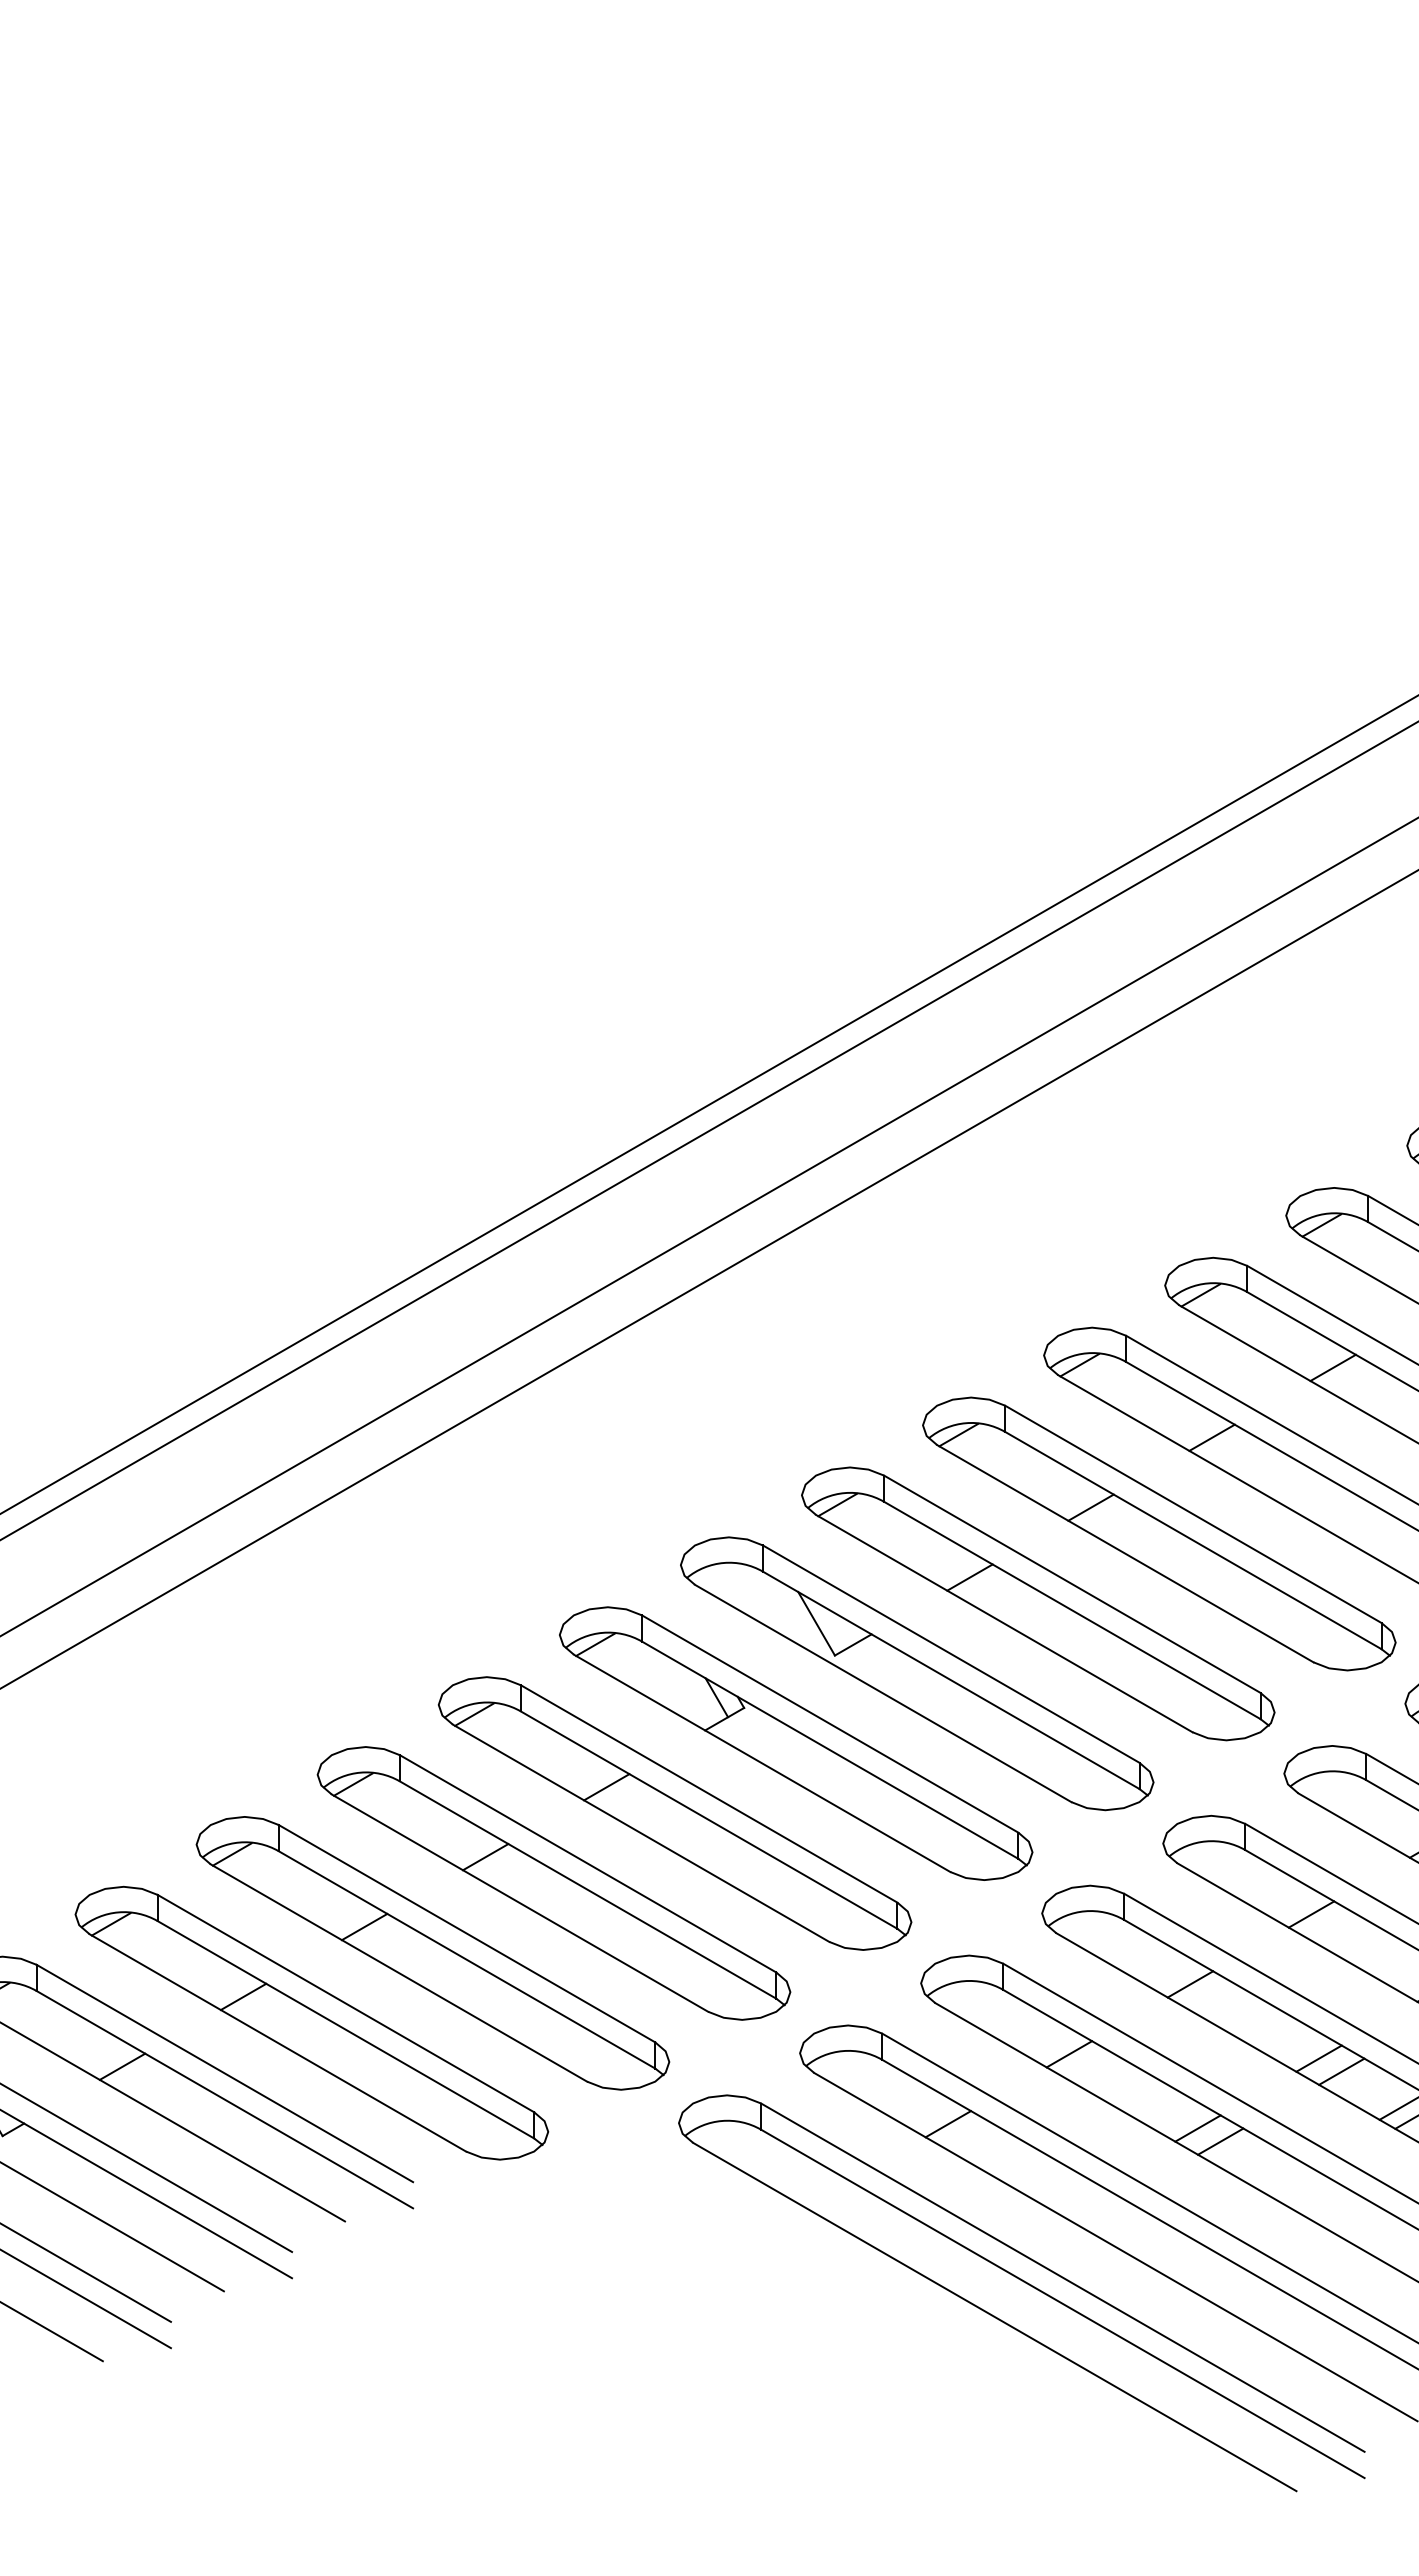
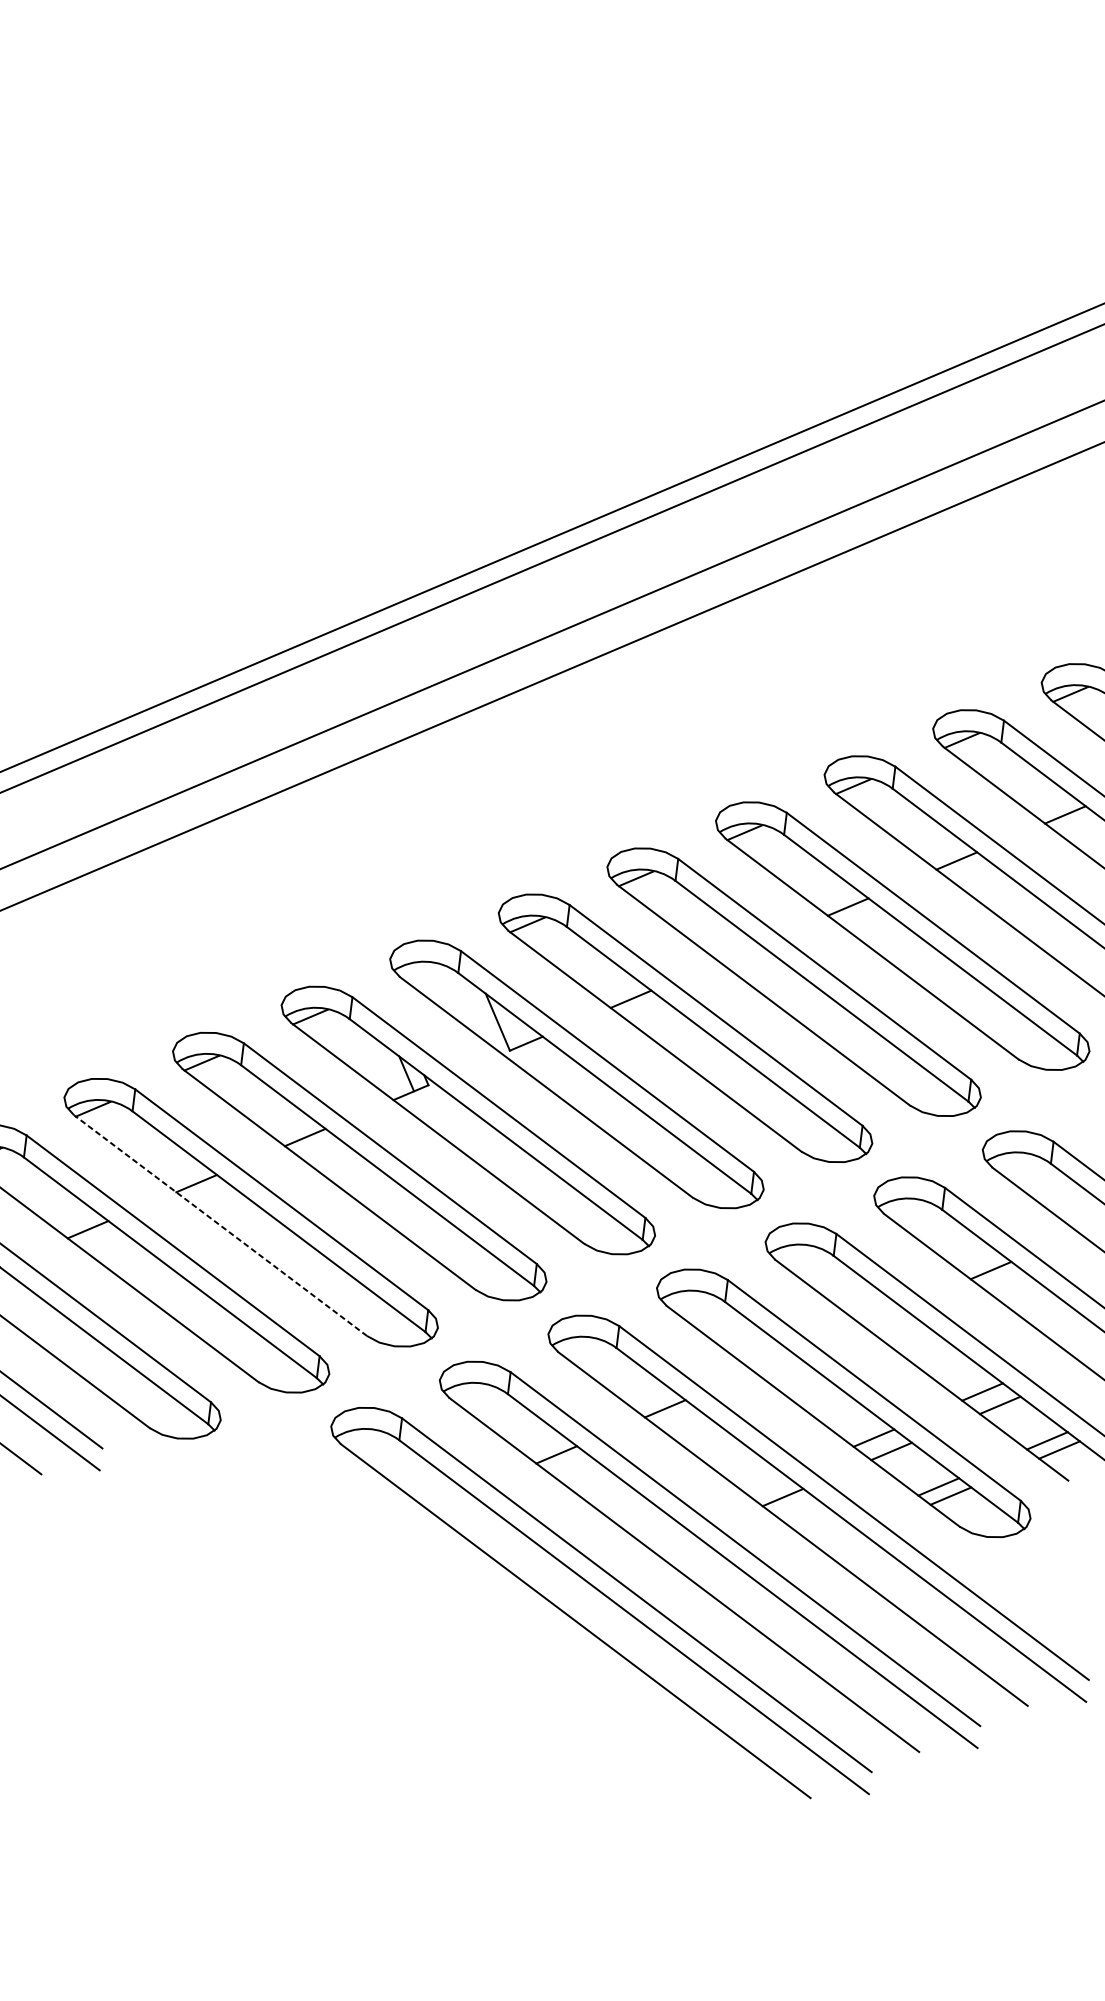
line: (1090, 1507) -> (739, 952), removed
line: (519, 1902) -> (220, 1225), solid -> dashed
line: (1311, 1914) -> (882, 1316), removed
line: (1190, 1984) -> (773, 1362), removed
line: (1197, 2128) -> (764, 1484), removed

